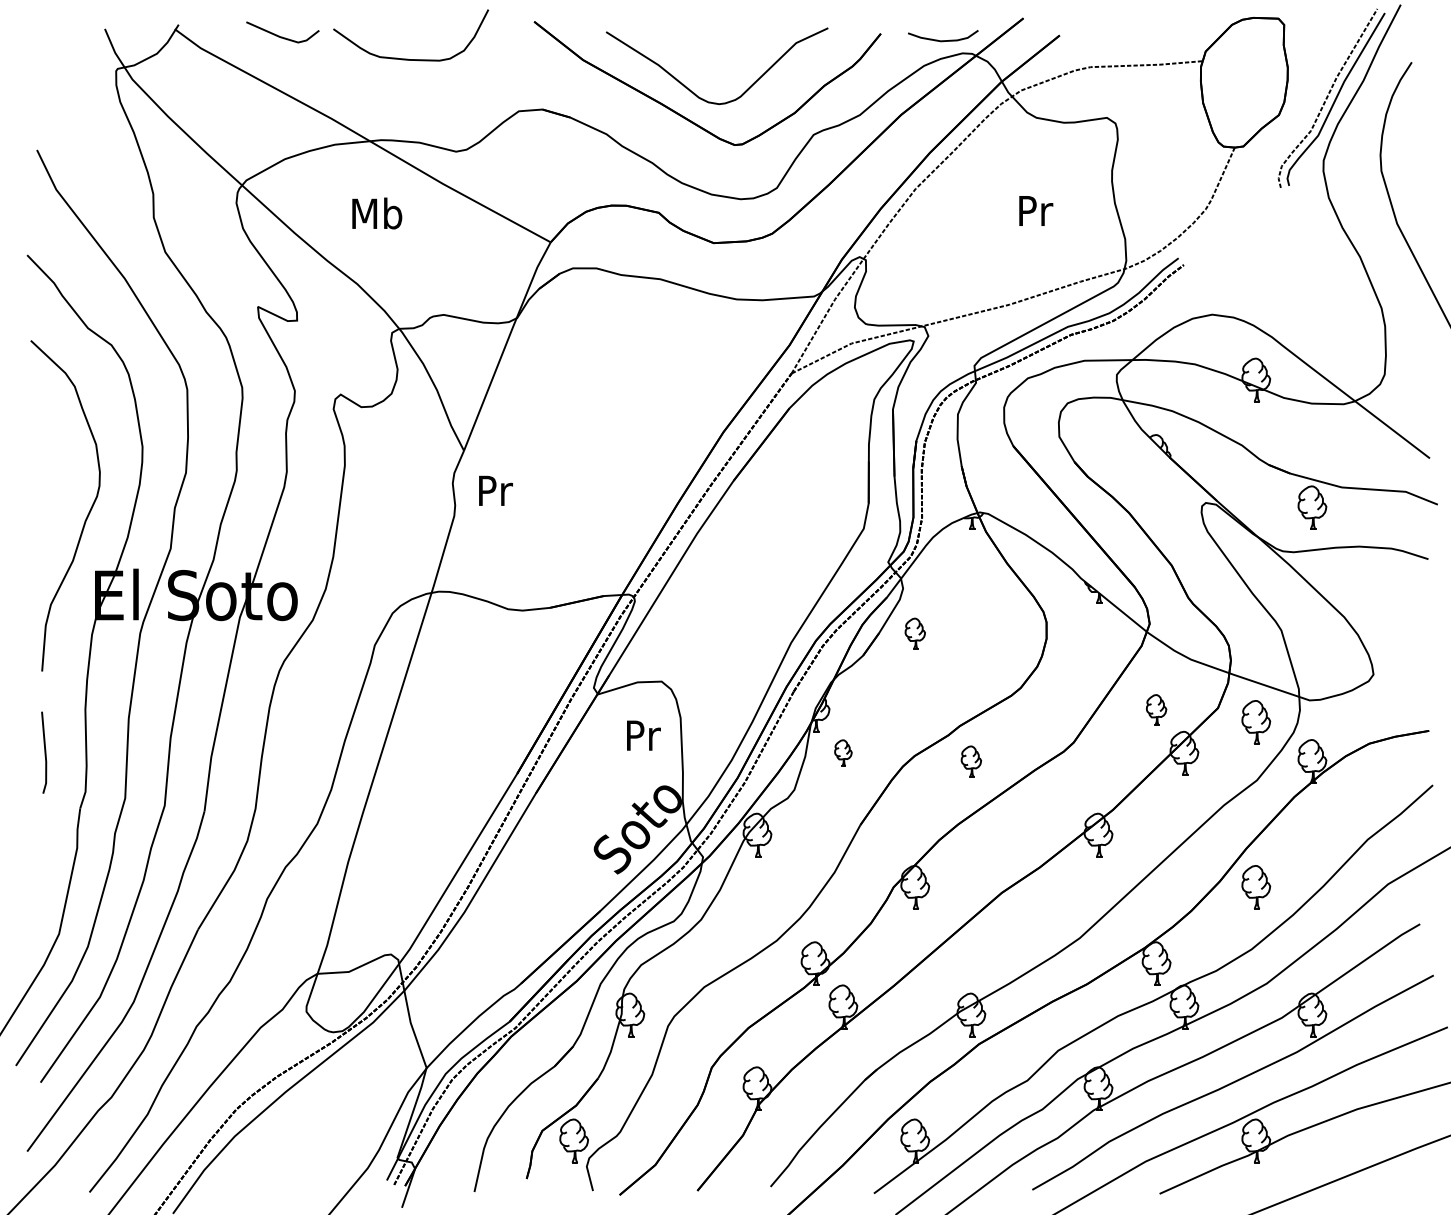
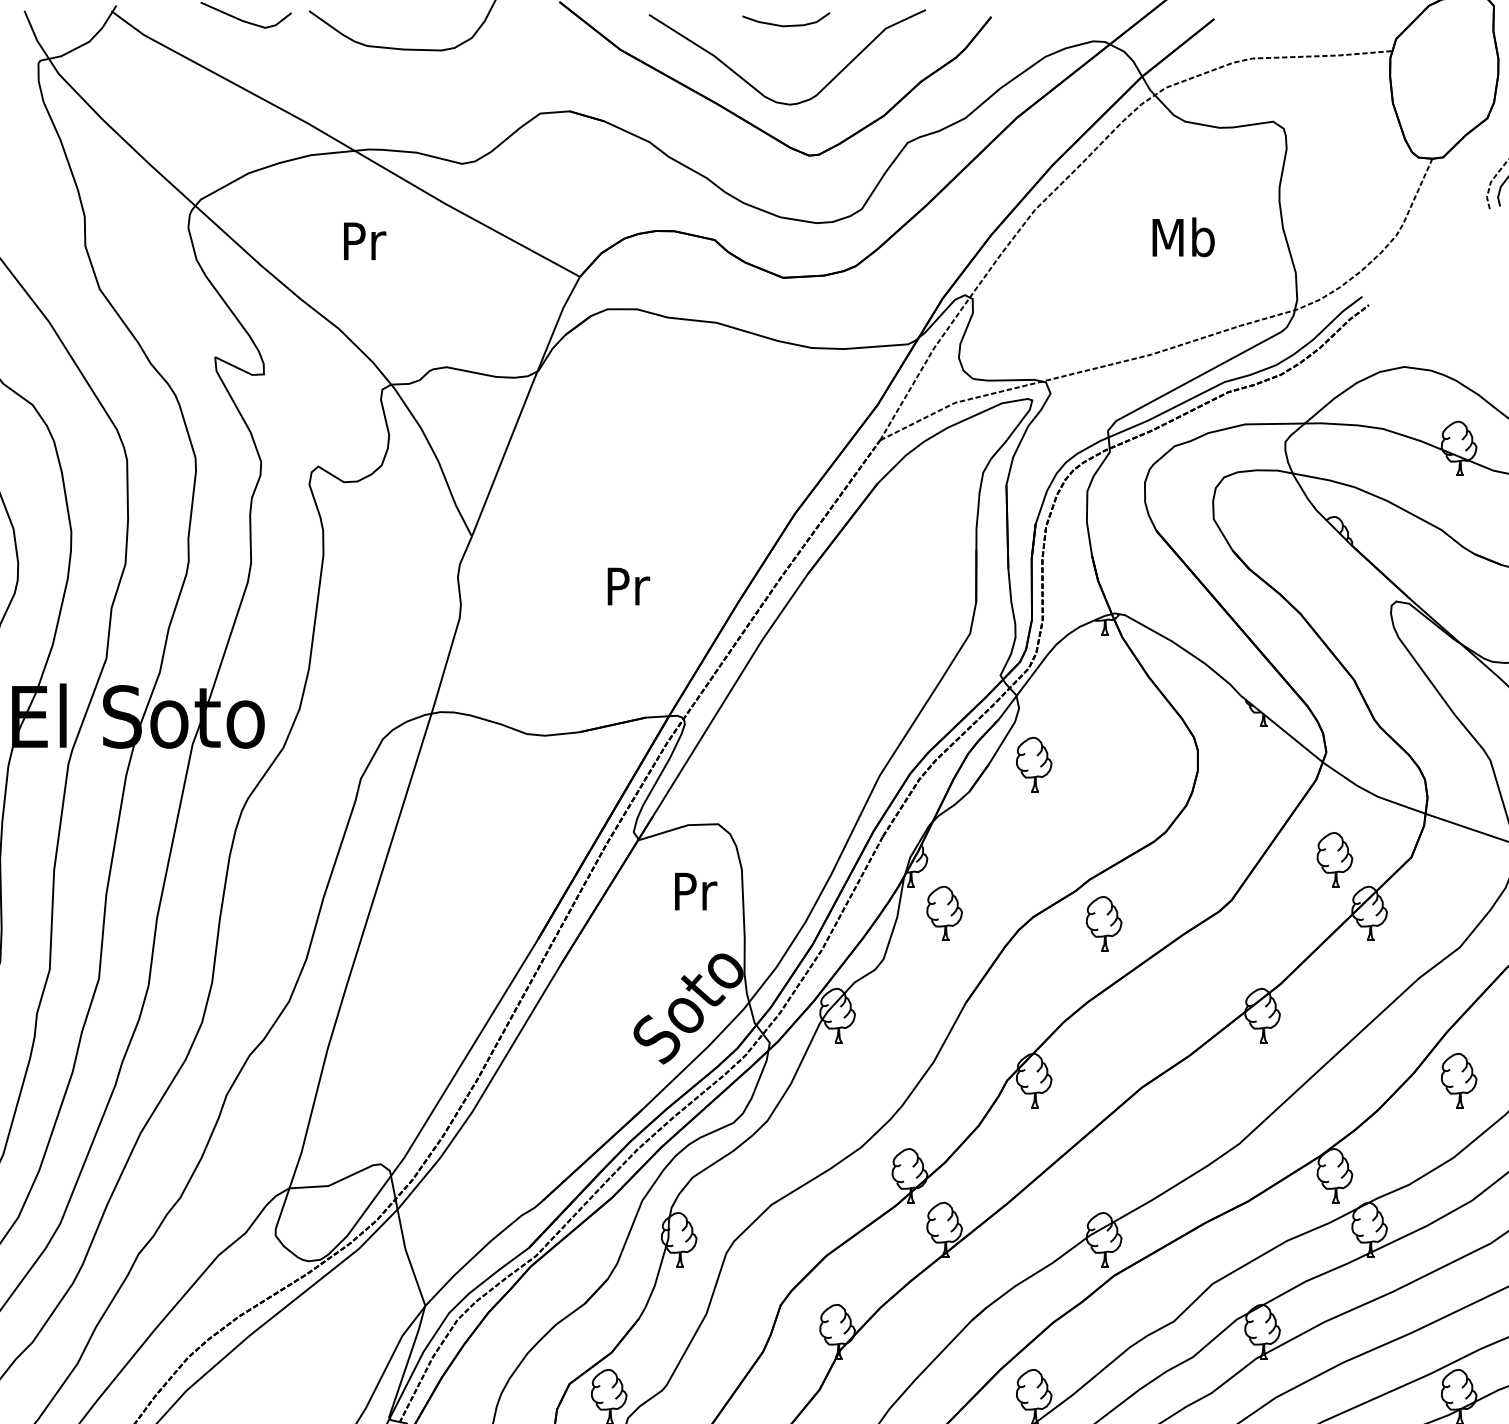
curve: (943, 40) -> (786, 25), moved
text: (1035, 210) -> (1184, 237), Pr -> Mb
text: (377, 213) -> (364, 240), Mb -> Pr
text: (495, 490) -> (628, 586), moved
part: (915, 633) -> (1034, 764), size x1.43
part: (1156, 709) -> (1334, 858), size x1.43
part: (1256, 722) -> (1459, 875), removed
part: (843, 752) -> (944, 912), size x1.67
part: (971, 761) -> (1104, 923), size x1.43

